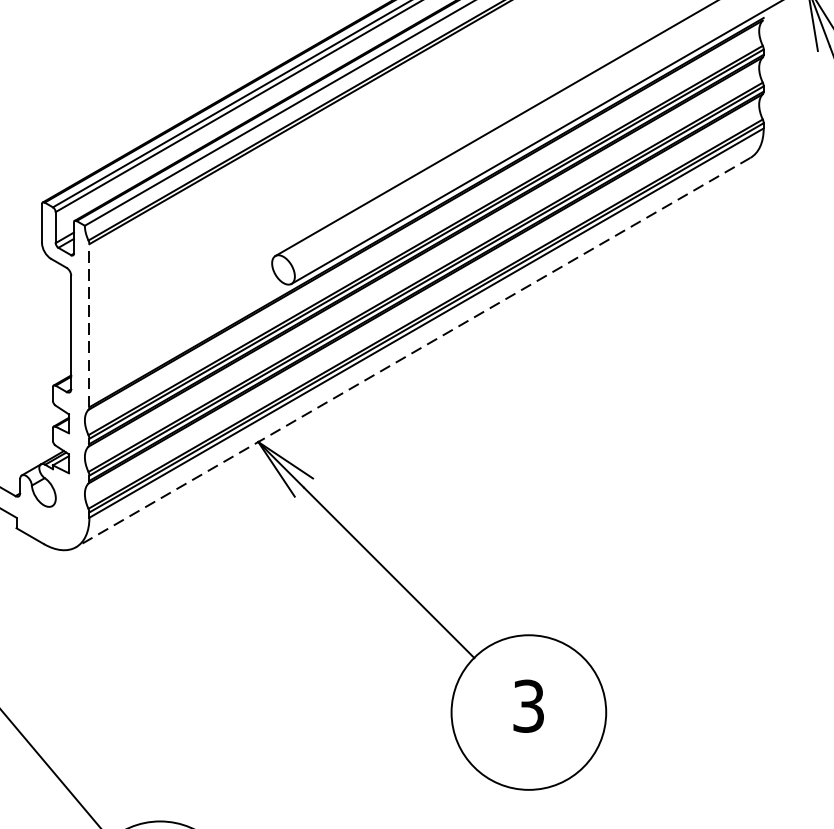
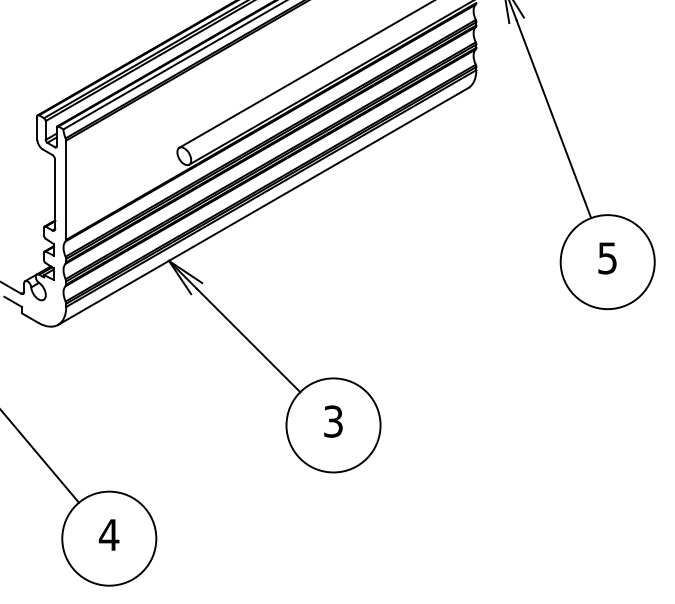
line: (89, 326) -> (66, 190), dashed -> solid
line: (413, 352) -> (263, 206), dashed -> solid

